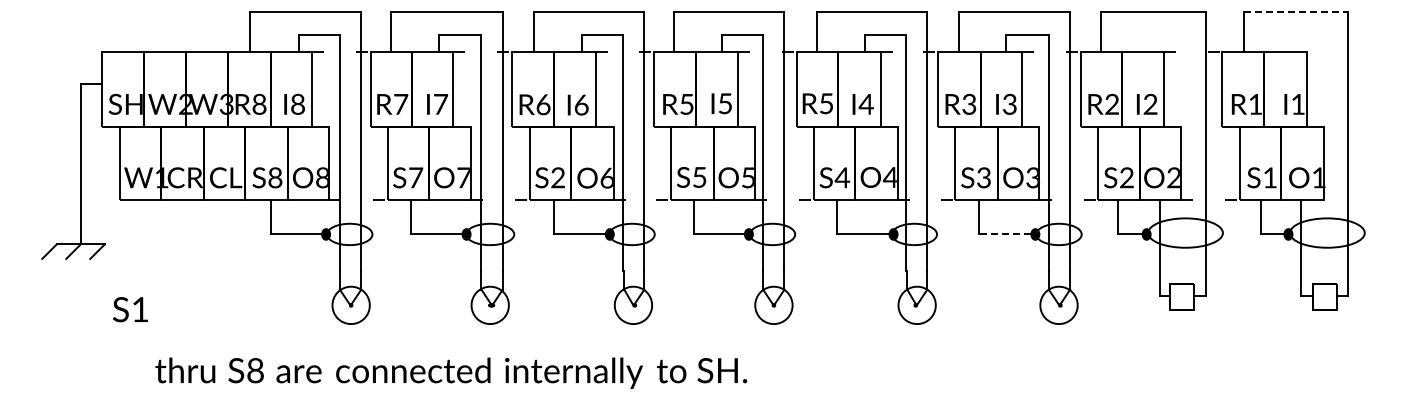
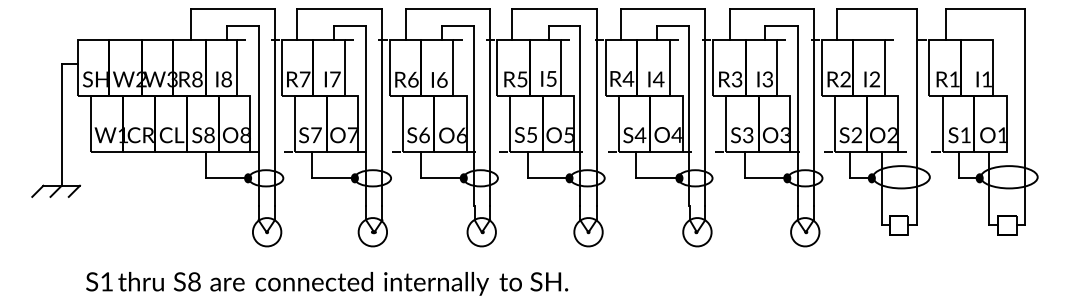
line: (1296, 11) -> (985, 8), dashed -> solid
text: (826, 103) -> (628, 78), R5 -> R4
text: (558, 177) -> (424, 135), S2 -> S6
line: (1004, 233) -> (763, 177), dashed -> solid
text: (130, 309) -> (99, 281), moved

